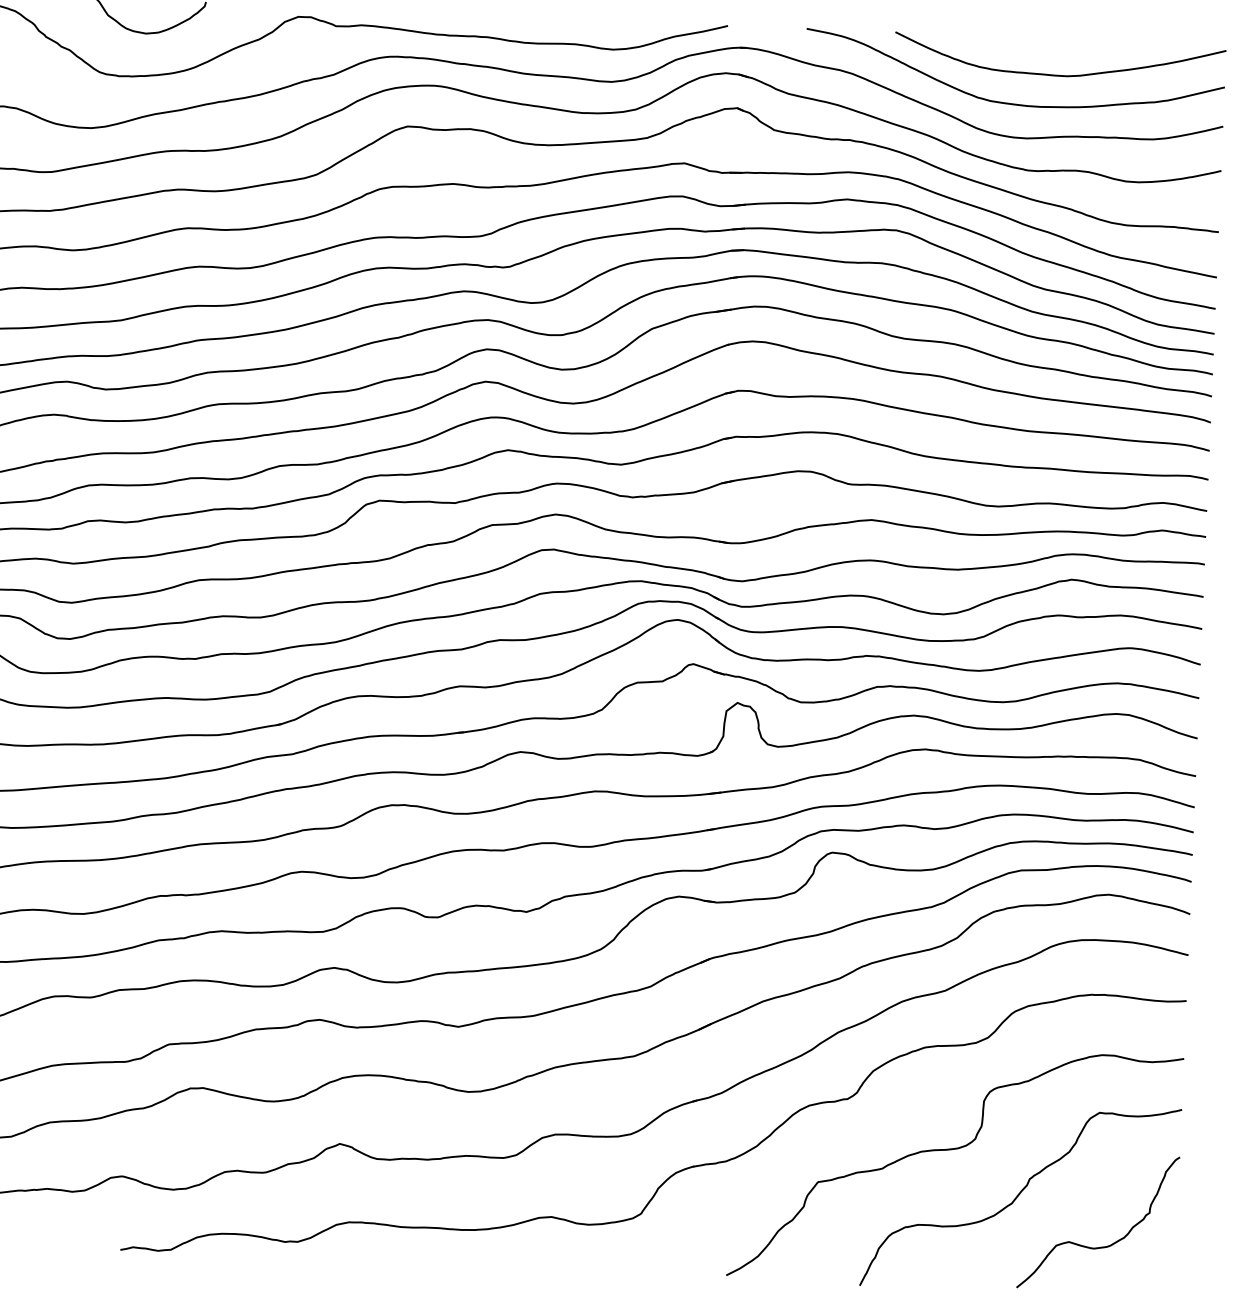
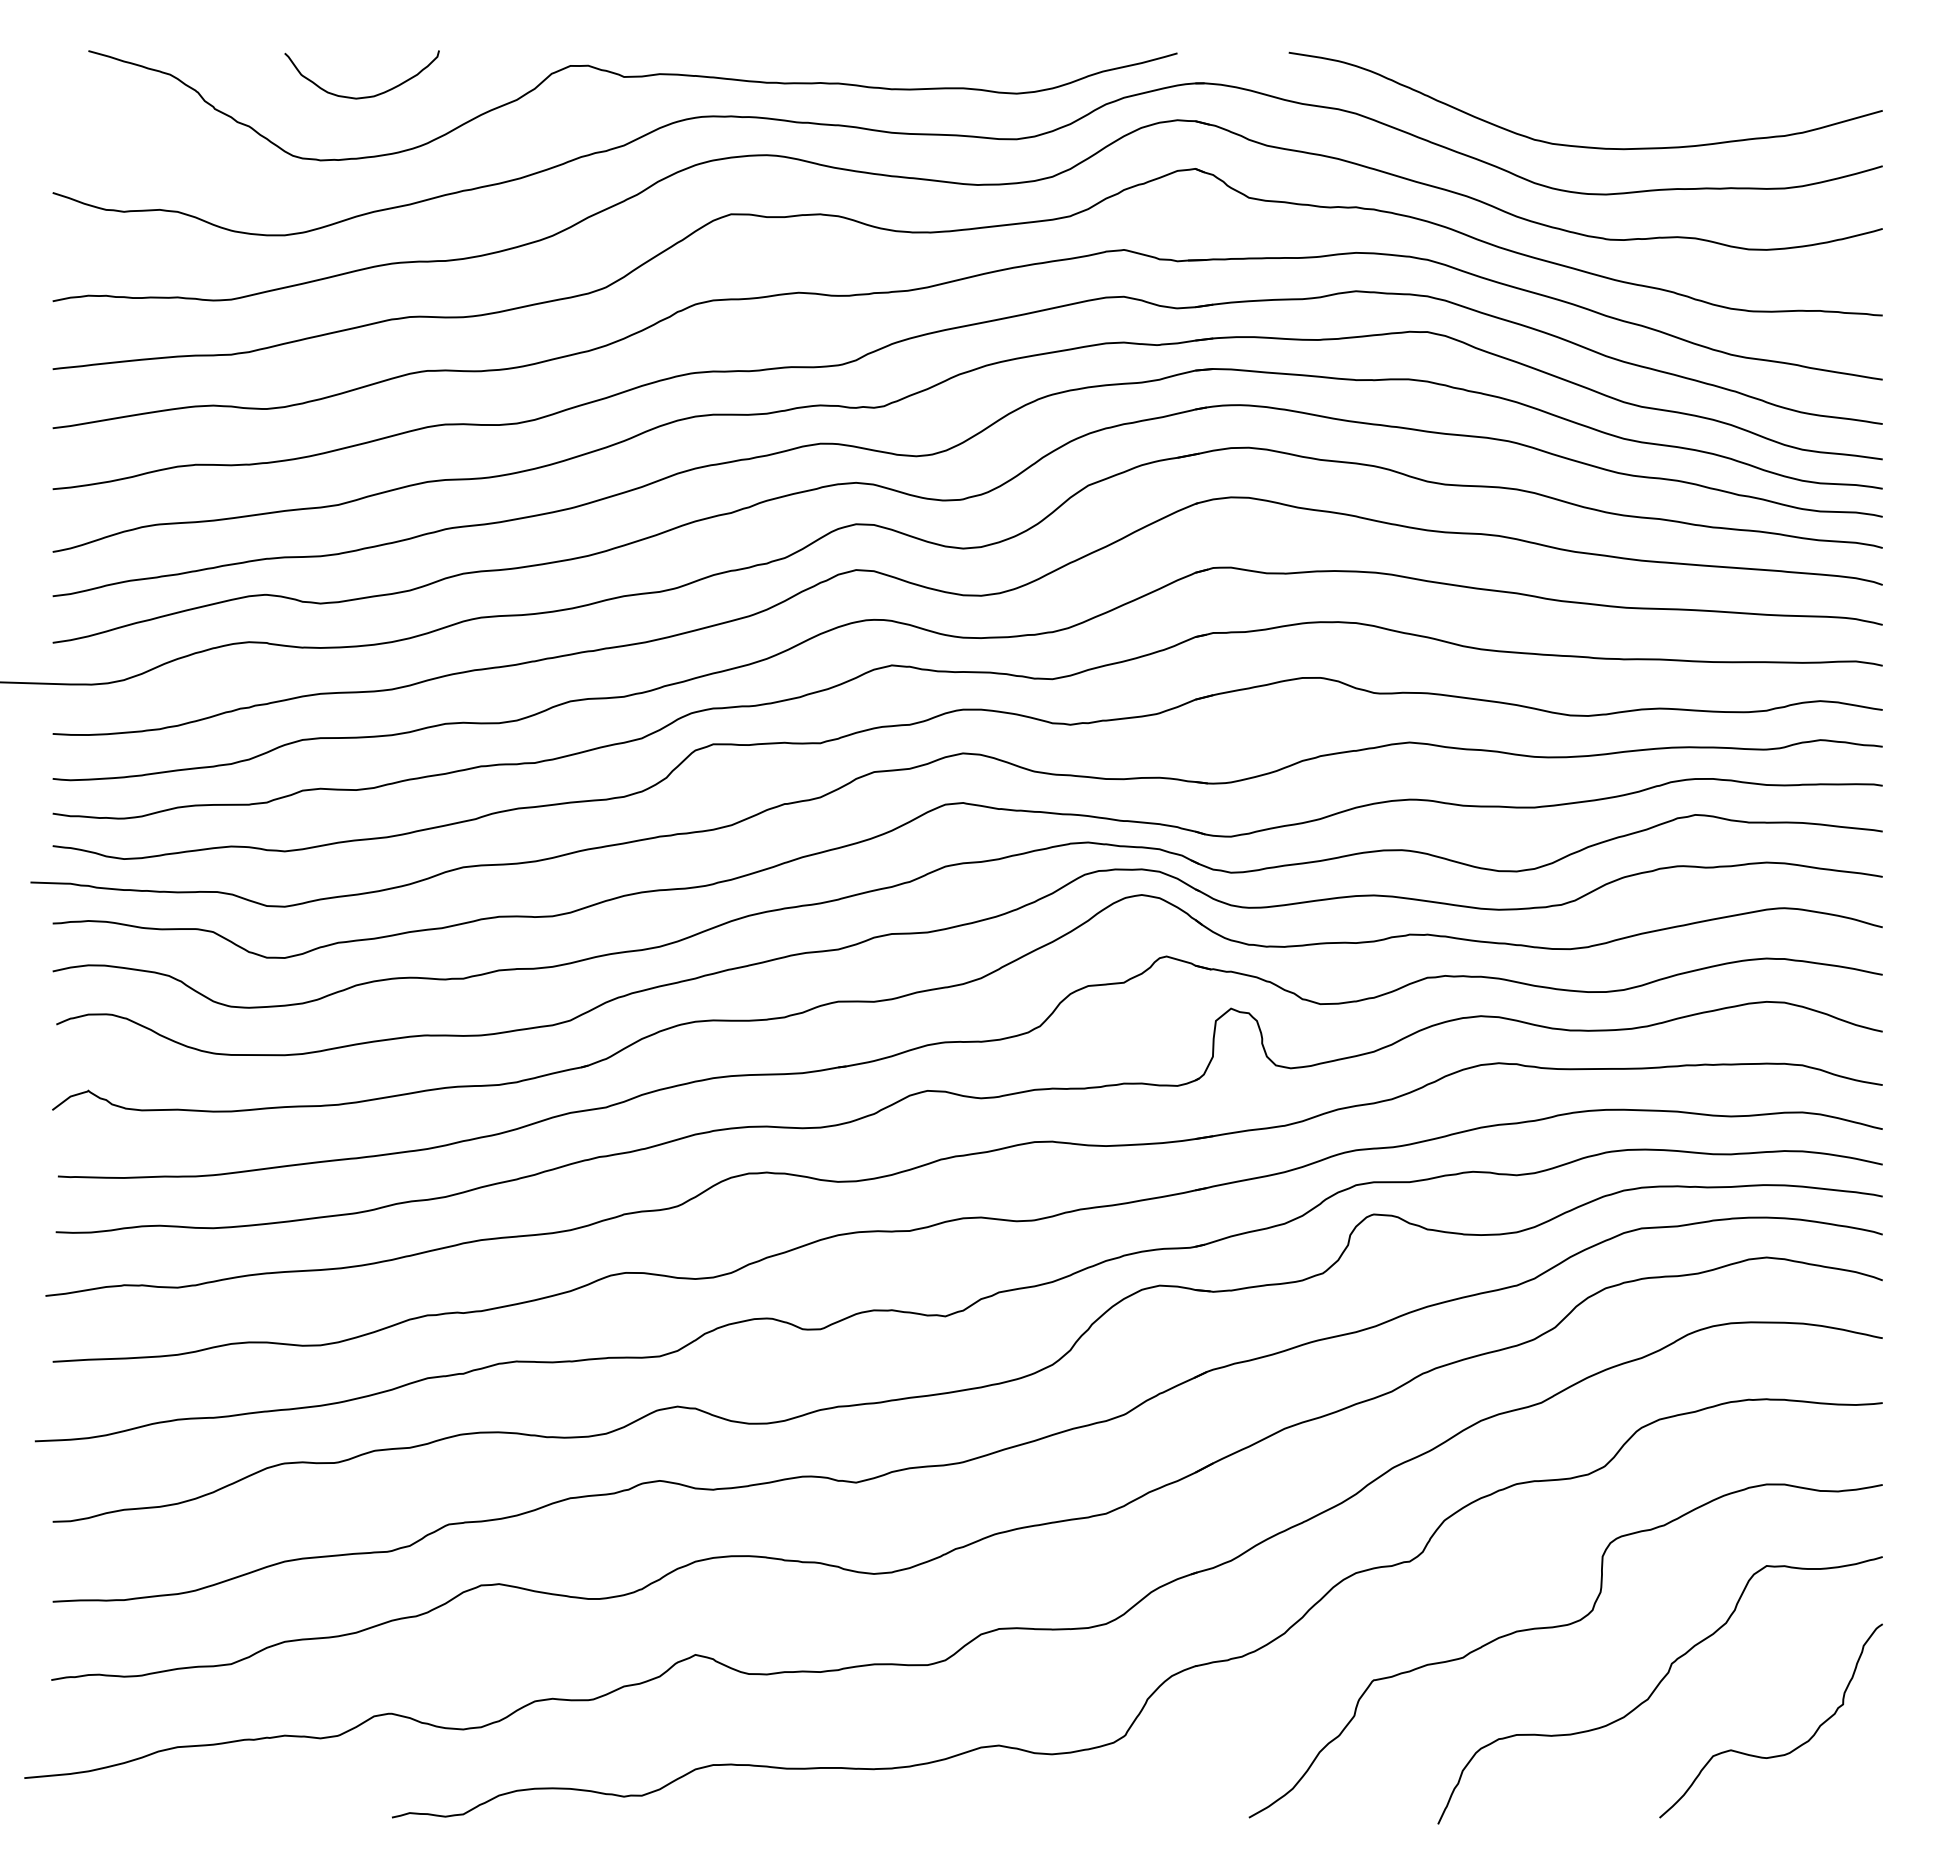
curve: (1059, 75) -> (1648, 103), removed

